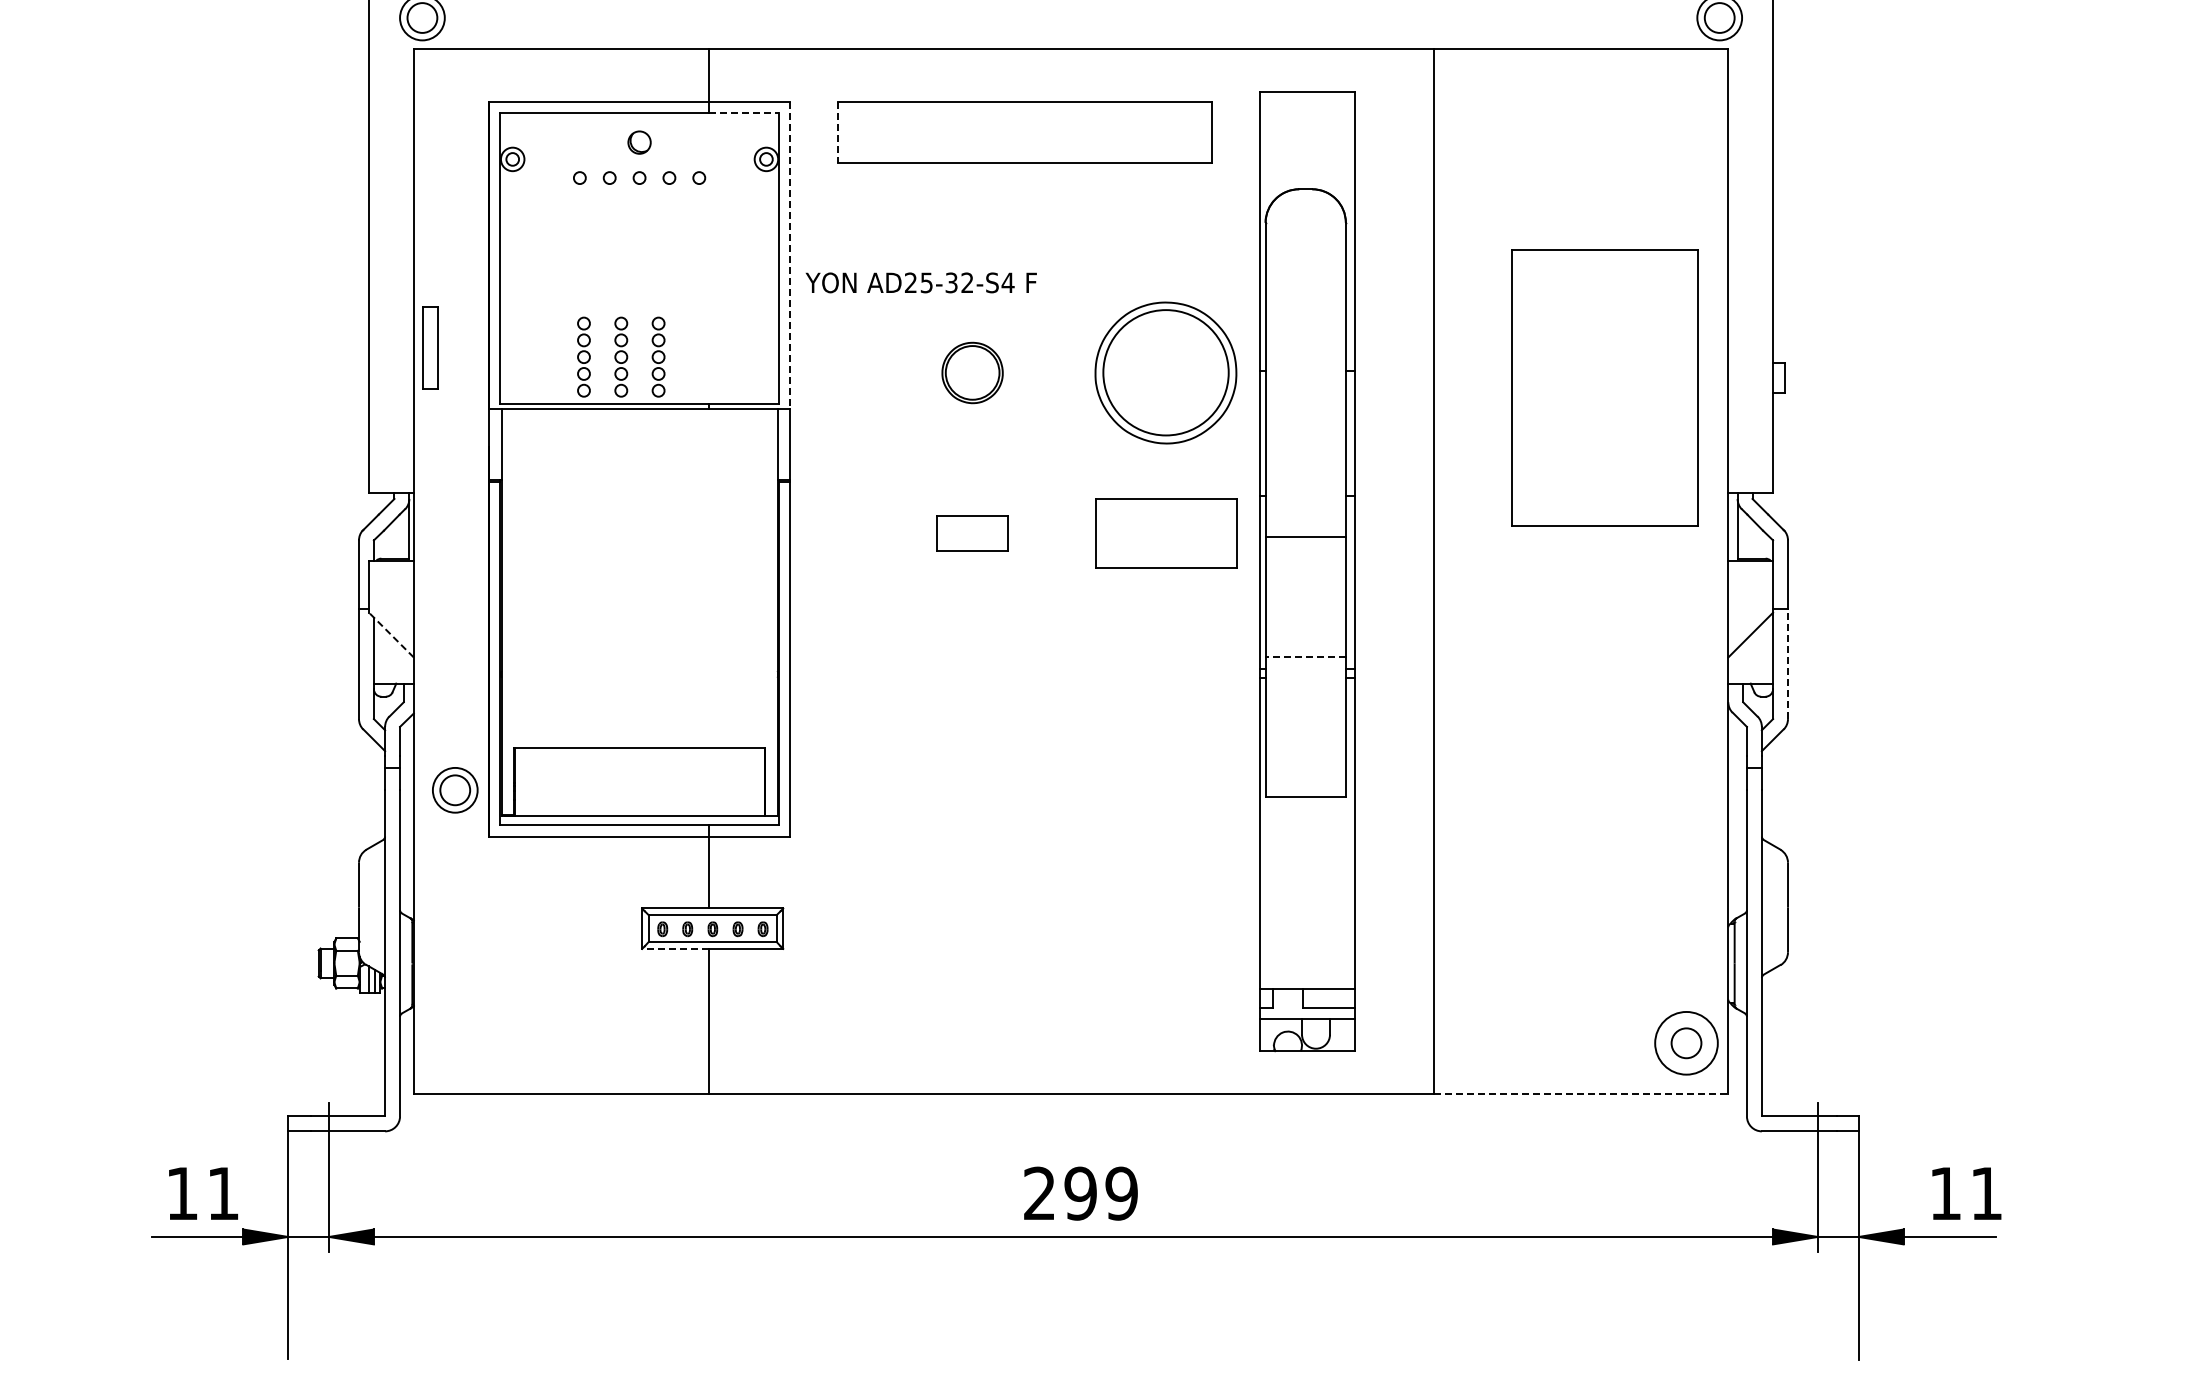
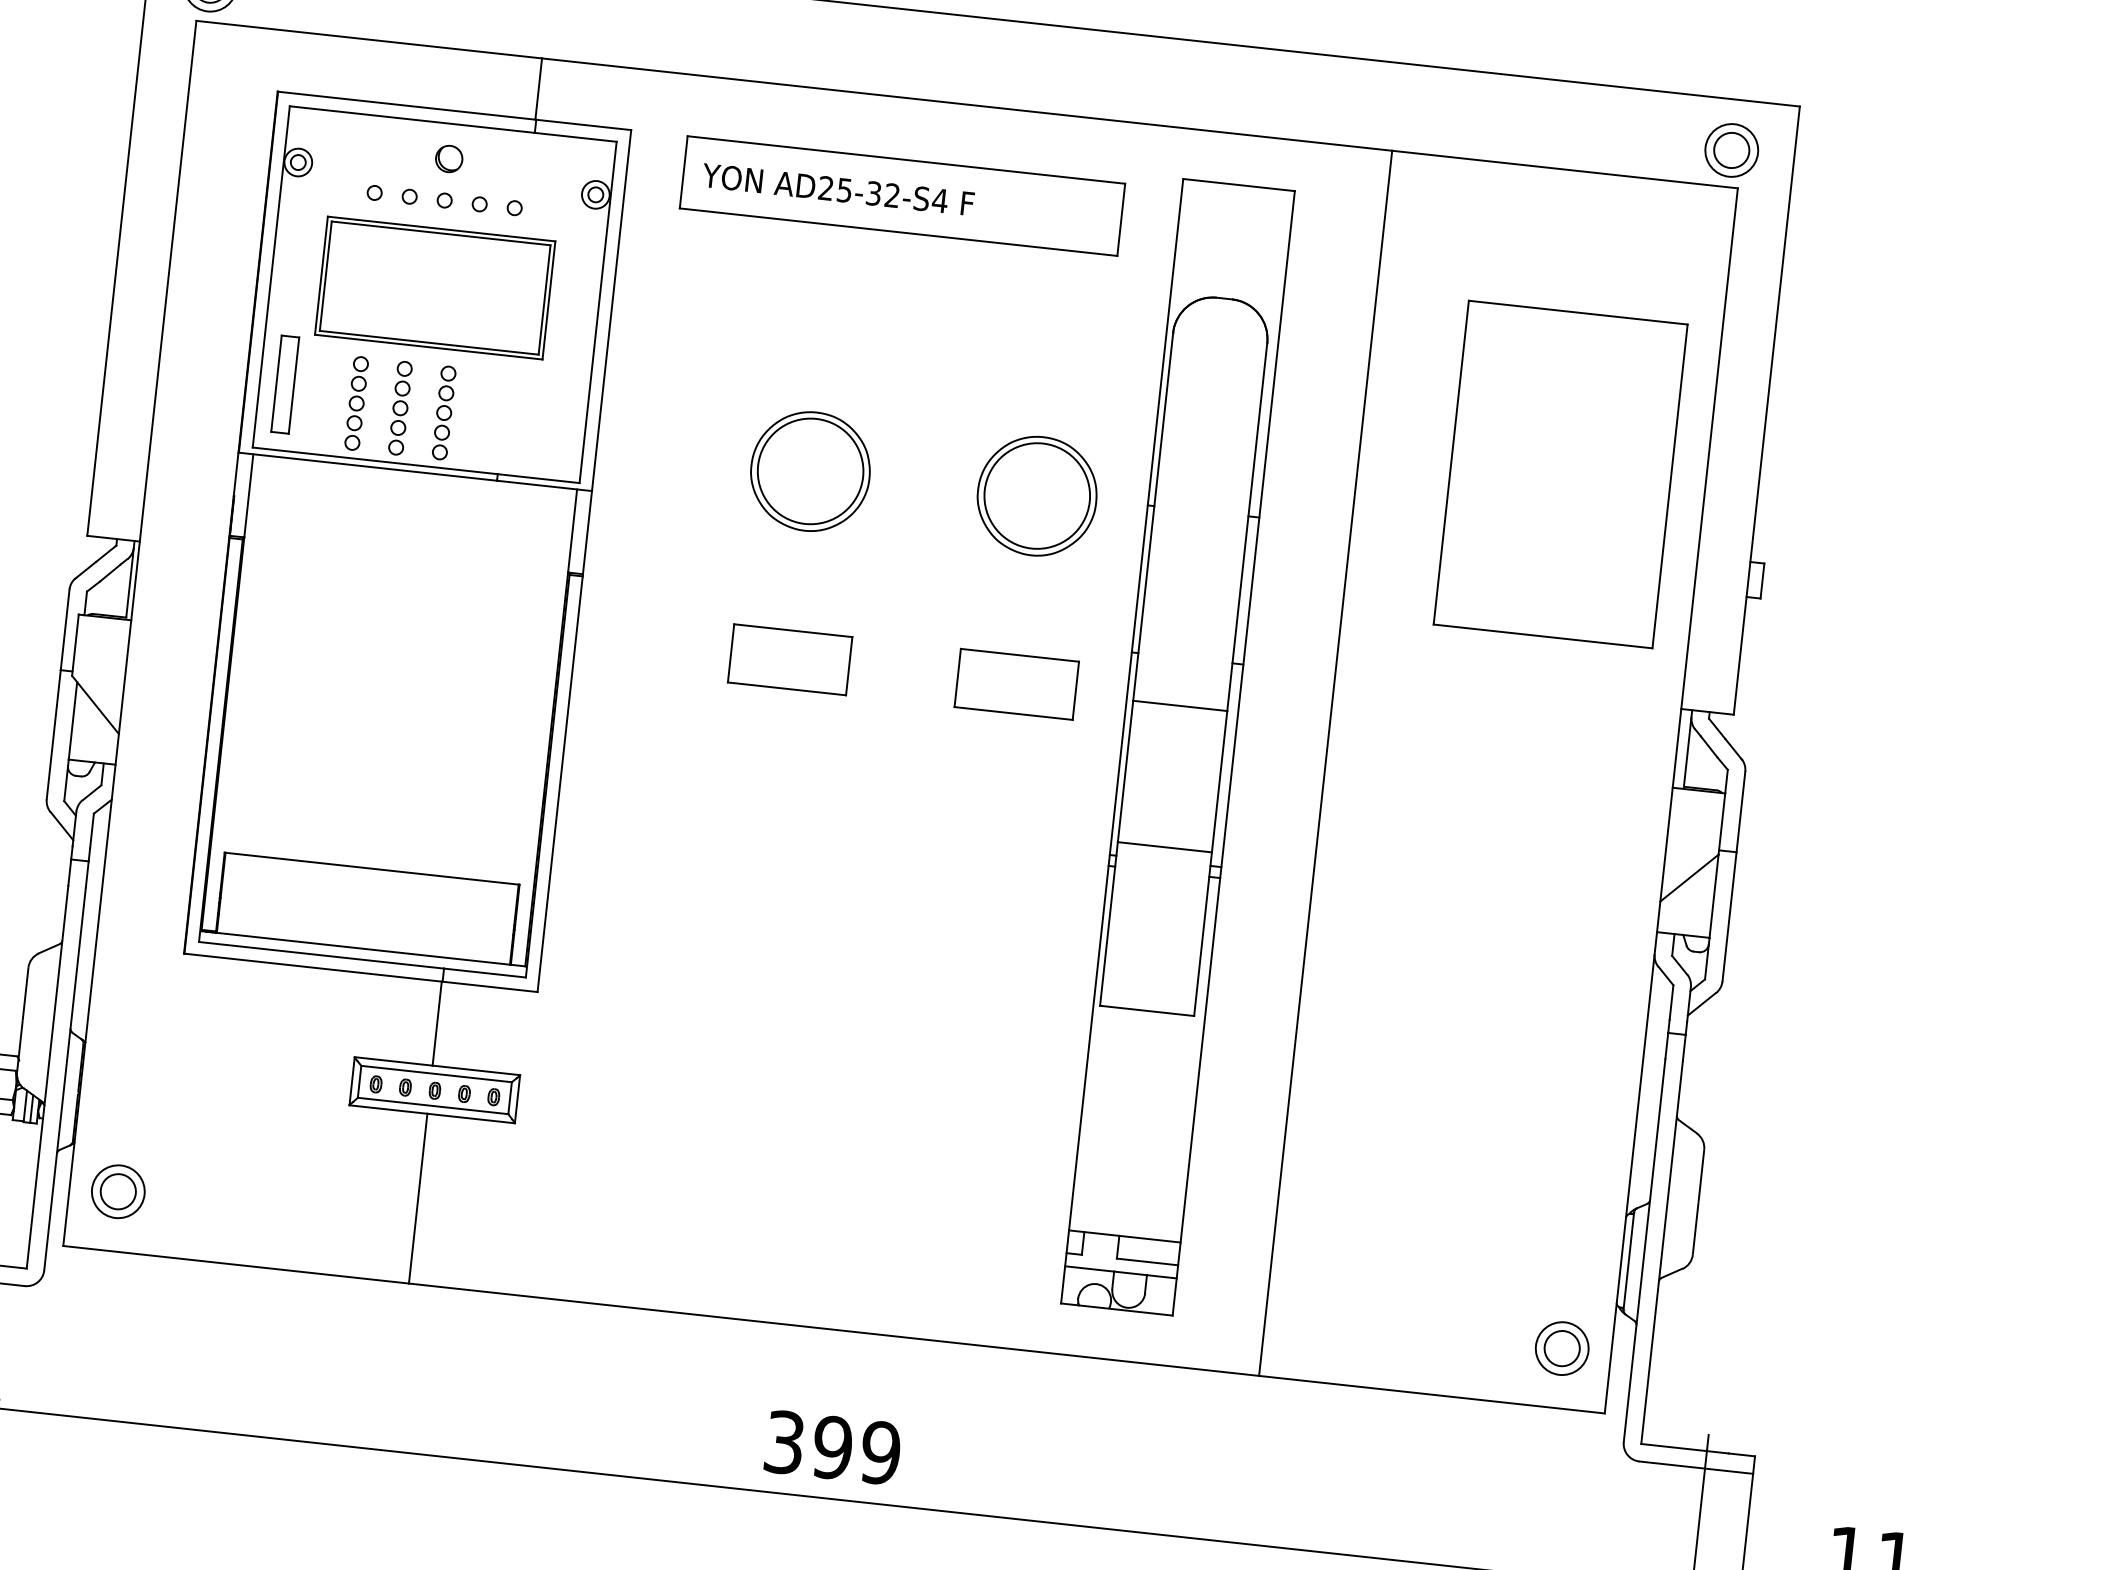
line: (744, 112) -> (576, 137), dashed -> solid
line: (838, 132) -> (683, 172), dashed -> solid
part: (639, 252) -> (435, 287), added
line: (790, 255) -> (611, 310), dashed -> solid
text: (920, 282) -> (837, 189), moved
part: (430, 347) -> (285, 384), moved
part: (972, 372) -> (810, 470), size x1.67
part: (1165, 372) -> (1036, 495), size x0.71
part: (1604, 387) -> (1559, 474), moved
part: (972, 533) -> (789, 659), size x1.43
part: (1165, 533) -> (1016, 684), size x0.71
line: (391, 635) -> (95, 705), dashed -> solid
line: (1305, 657) -> (1164, 847), dashed -> solid
line: (1788, 663) -> (1730, 916), dashed -> solid
part: (455, 790) -> (118, 1192), moved
line: (674, 949) -> (387, 1109), dashed -> solid
circle: (1686, 1042) -> (1562, 1347), size x0.71
line: (1581, 1094) -> (1432, 1395), dashed -> solid
text: (1039, 1193) -> (784, 1442), 299 -> 399

